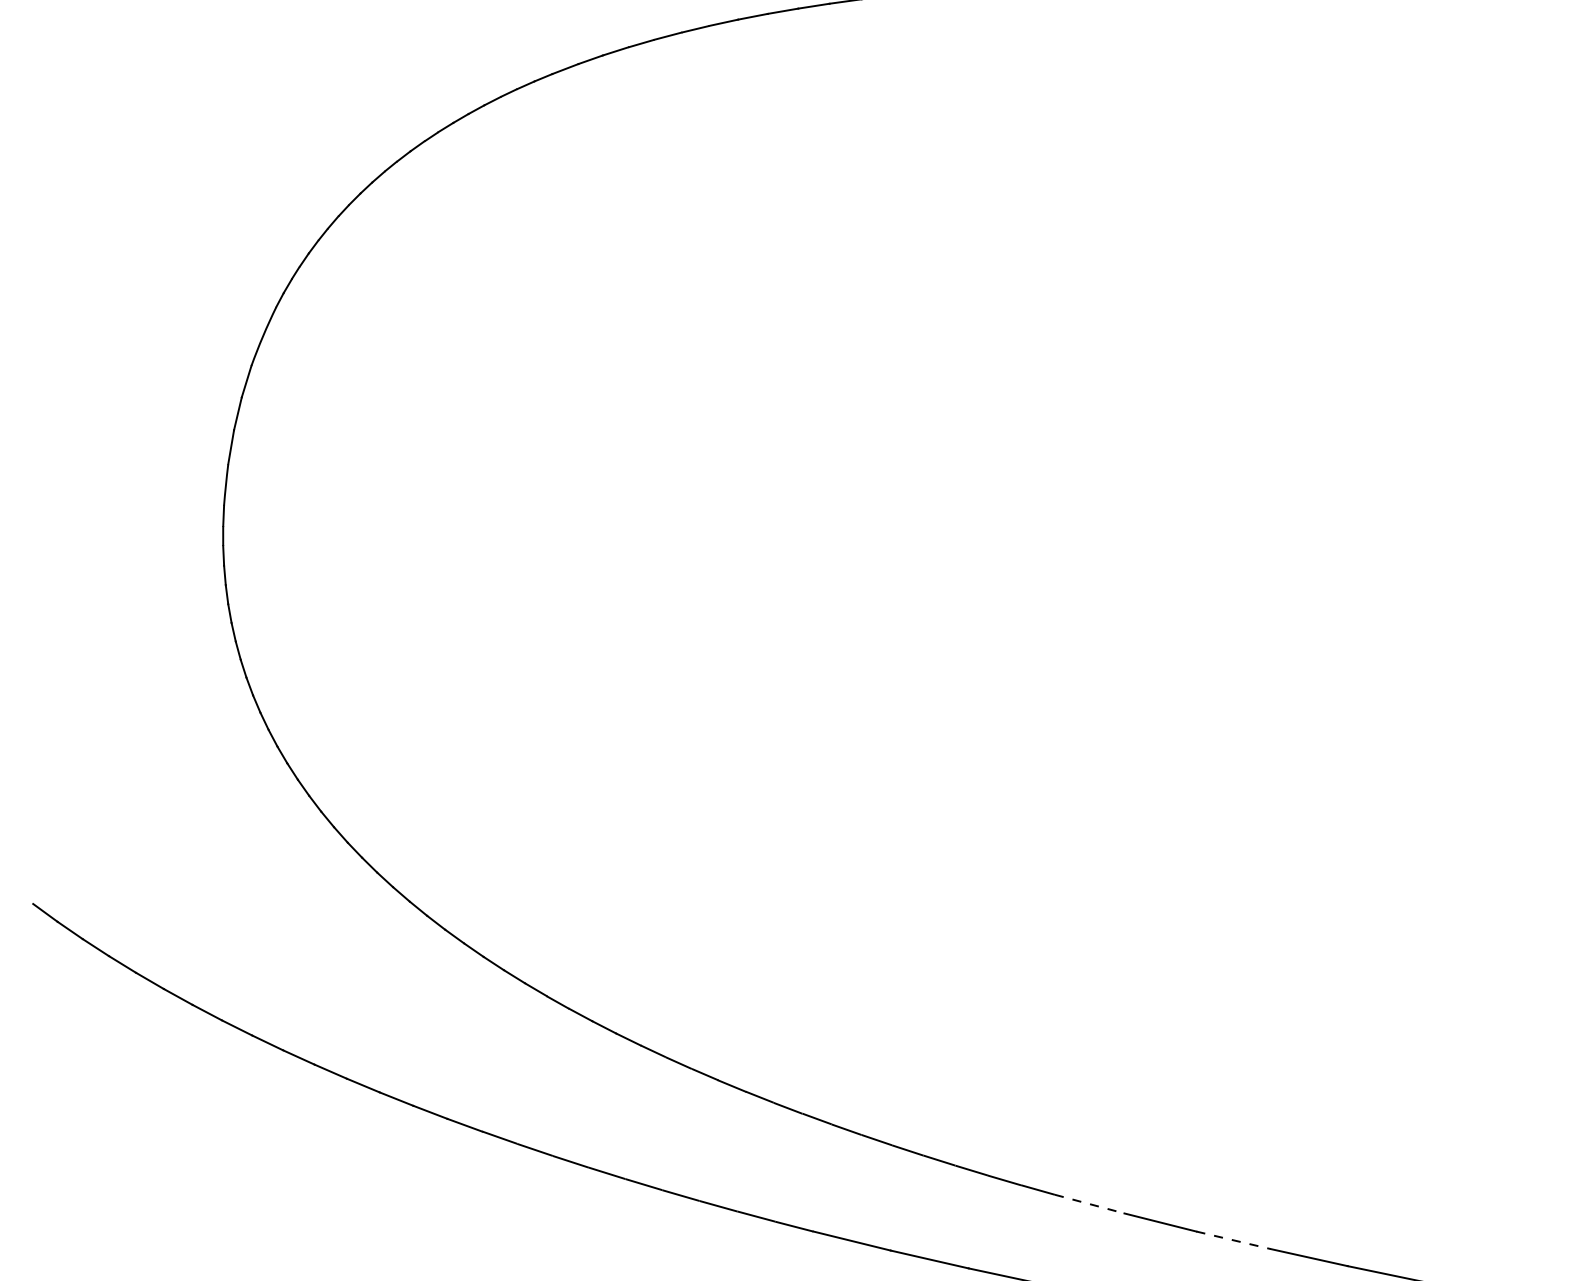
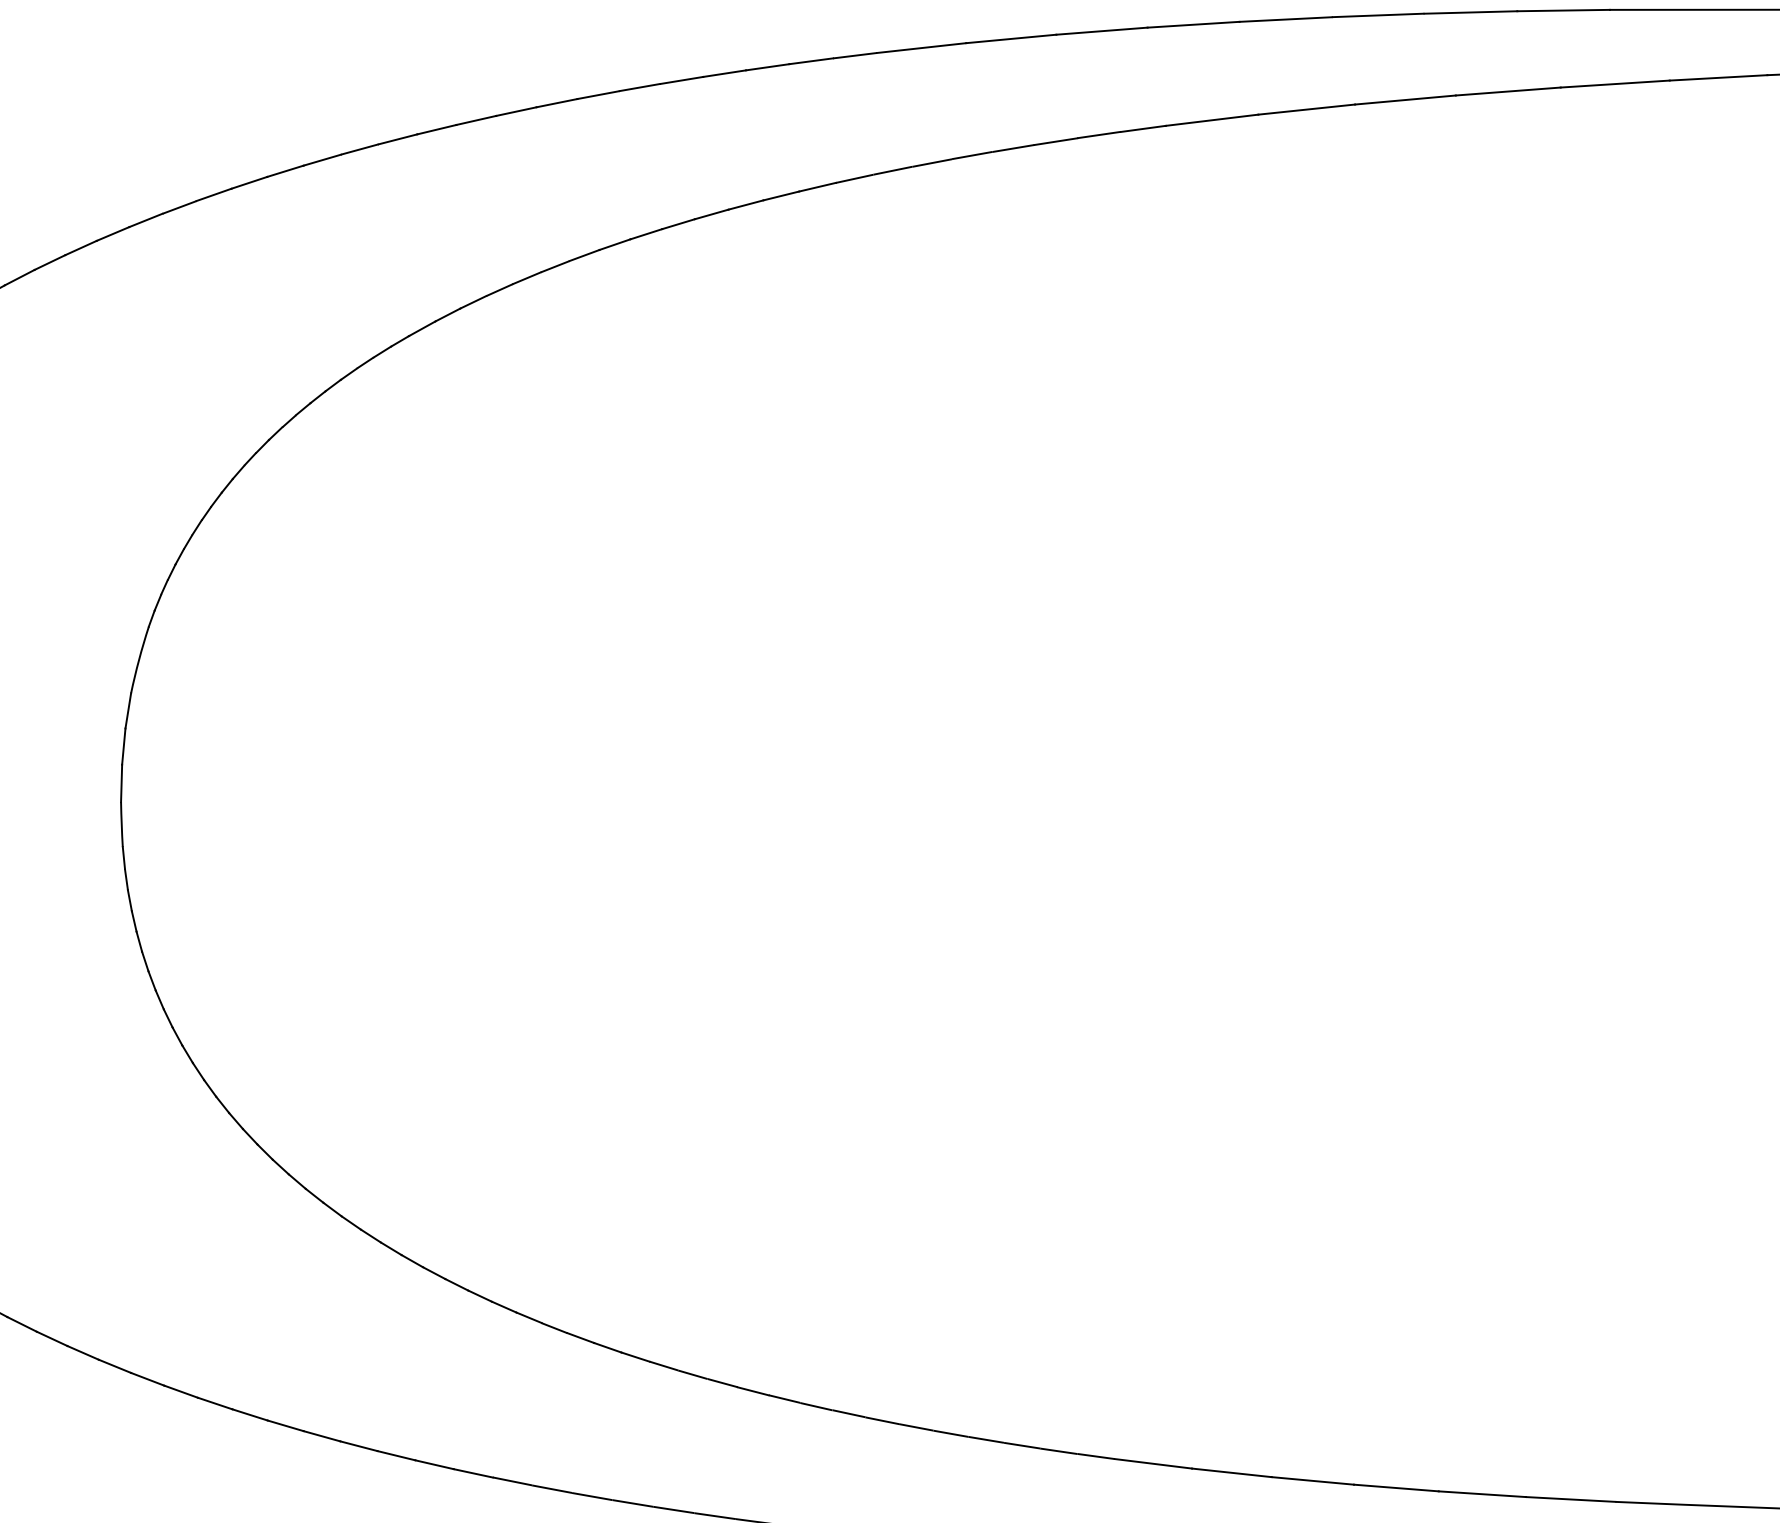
line: (1089, 1203) -> (1153, 1463), dashed -> solid
line: (1234, 1240) -> (1313, 1480), dashed -> solid

